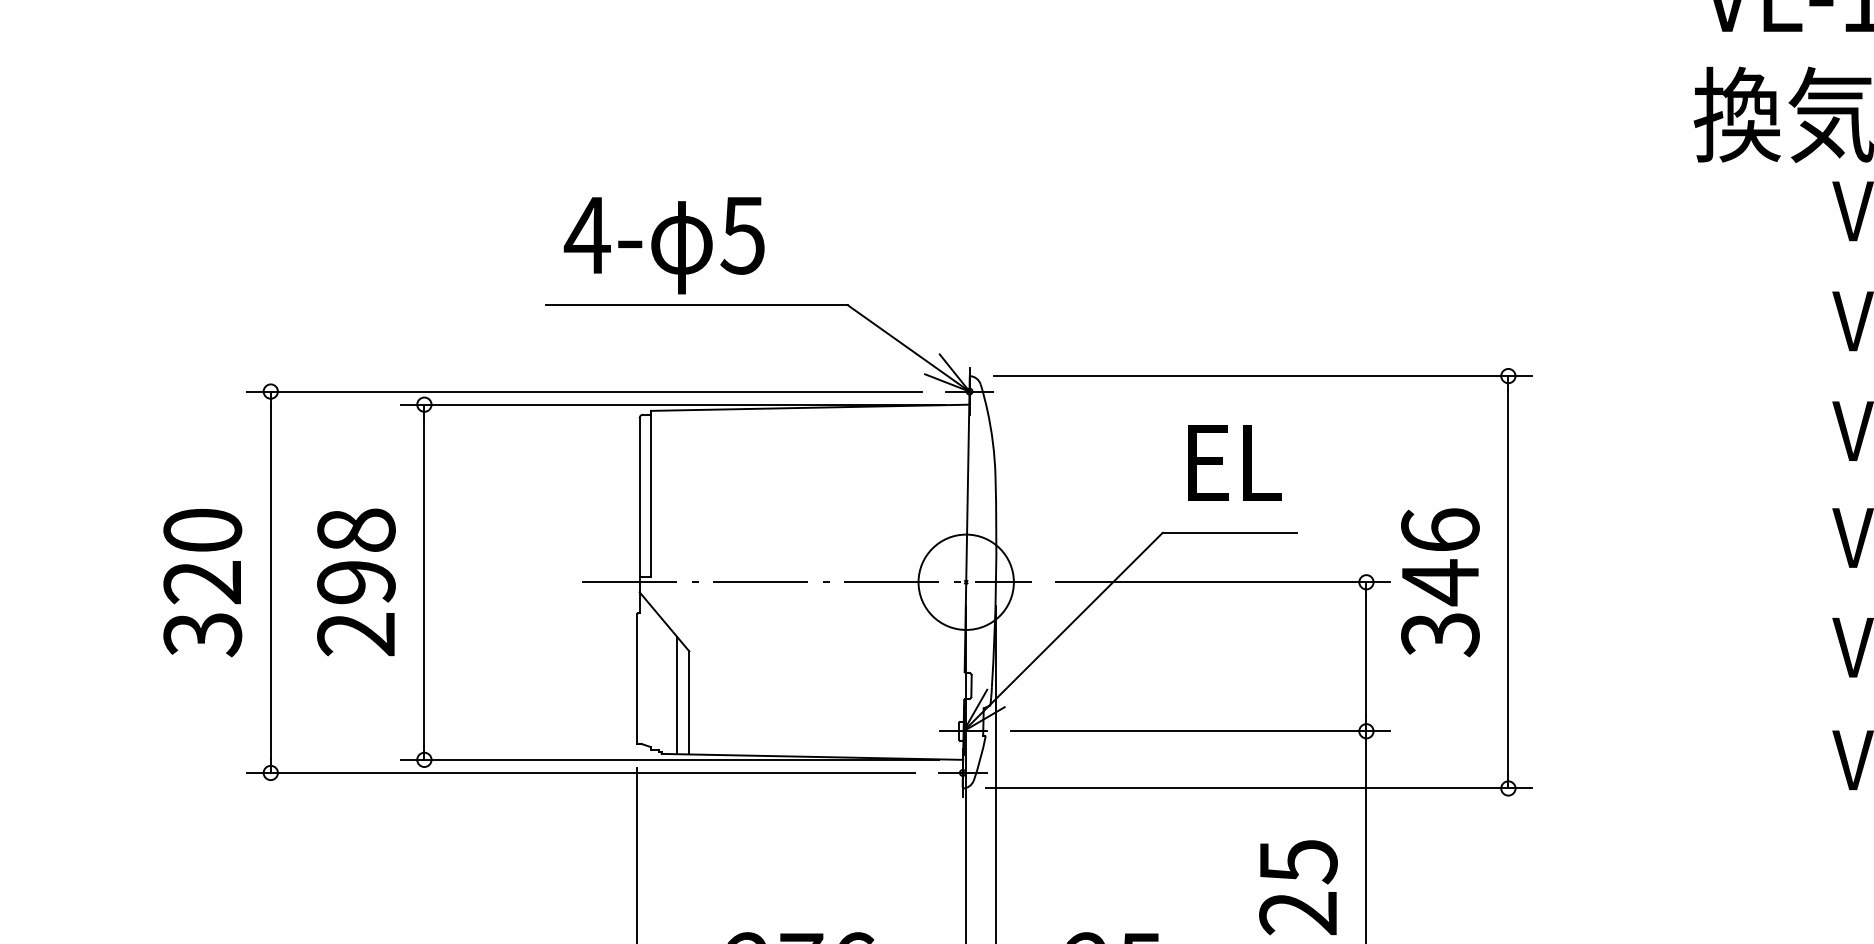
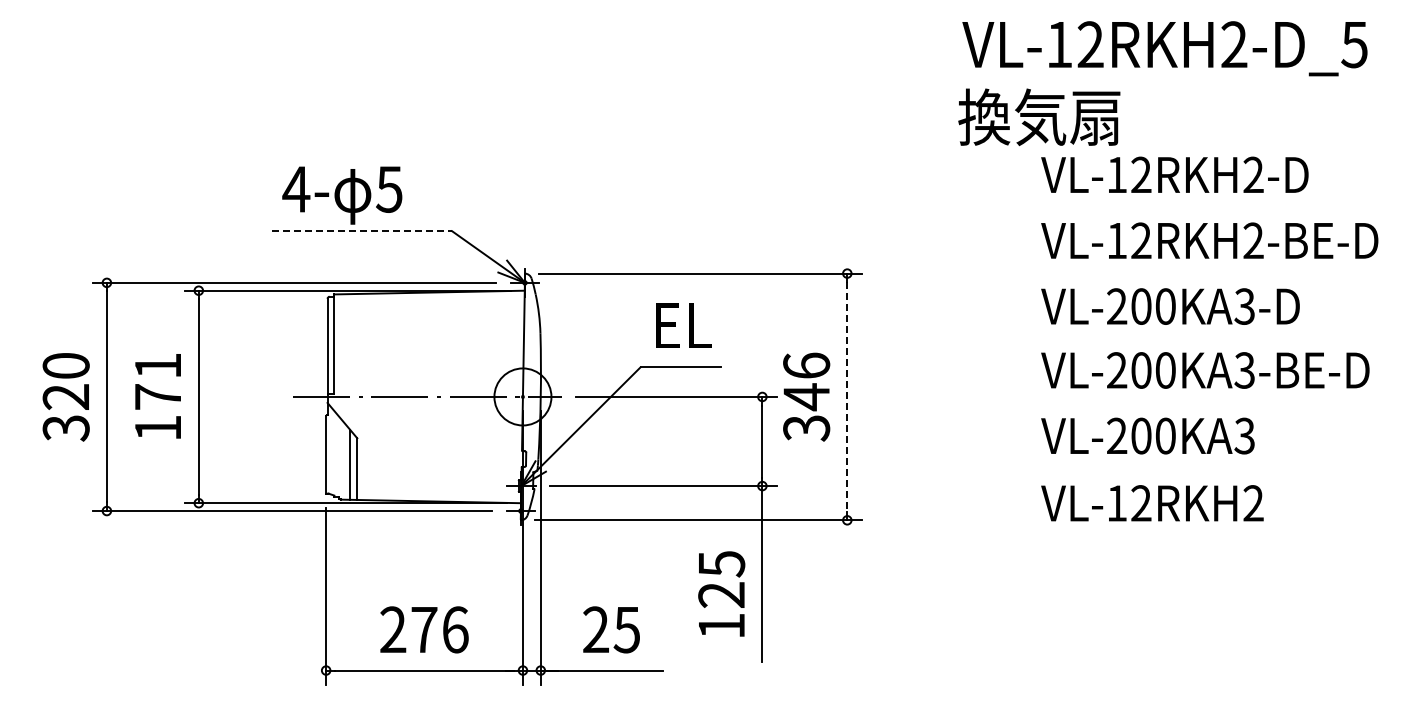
line: (698, 305) -> (362, 231), solid -> dashed
line: (1508, 581) -> (847, 396), solid -> dashed
text: (355, 583) -> (157, 397), 298 -> 171

